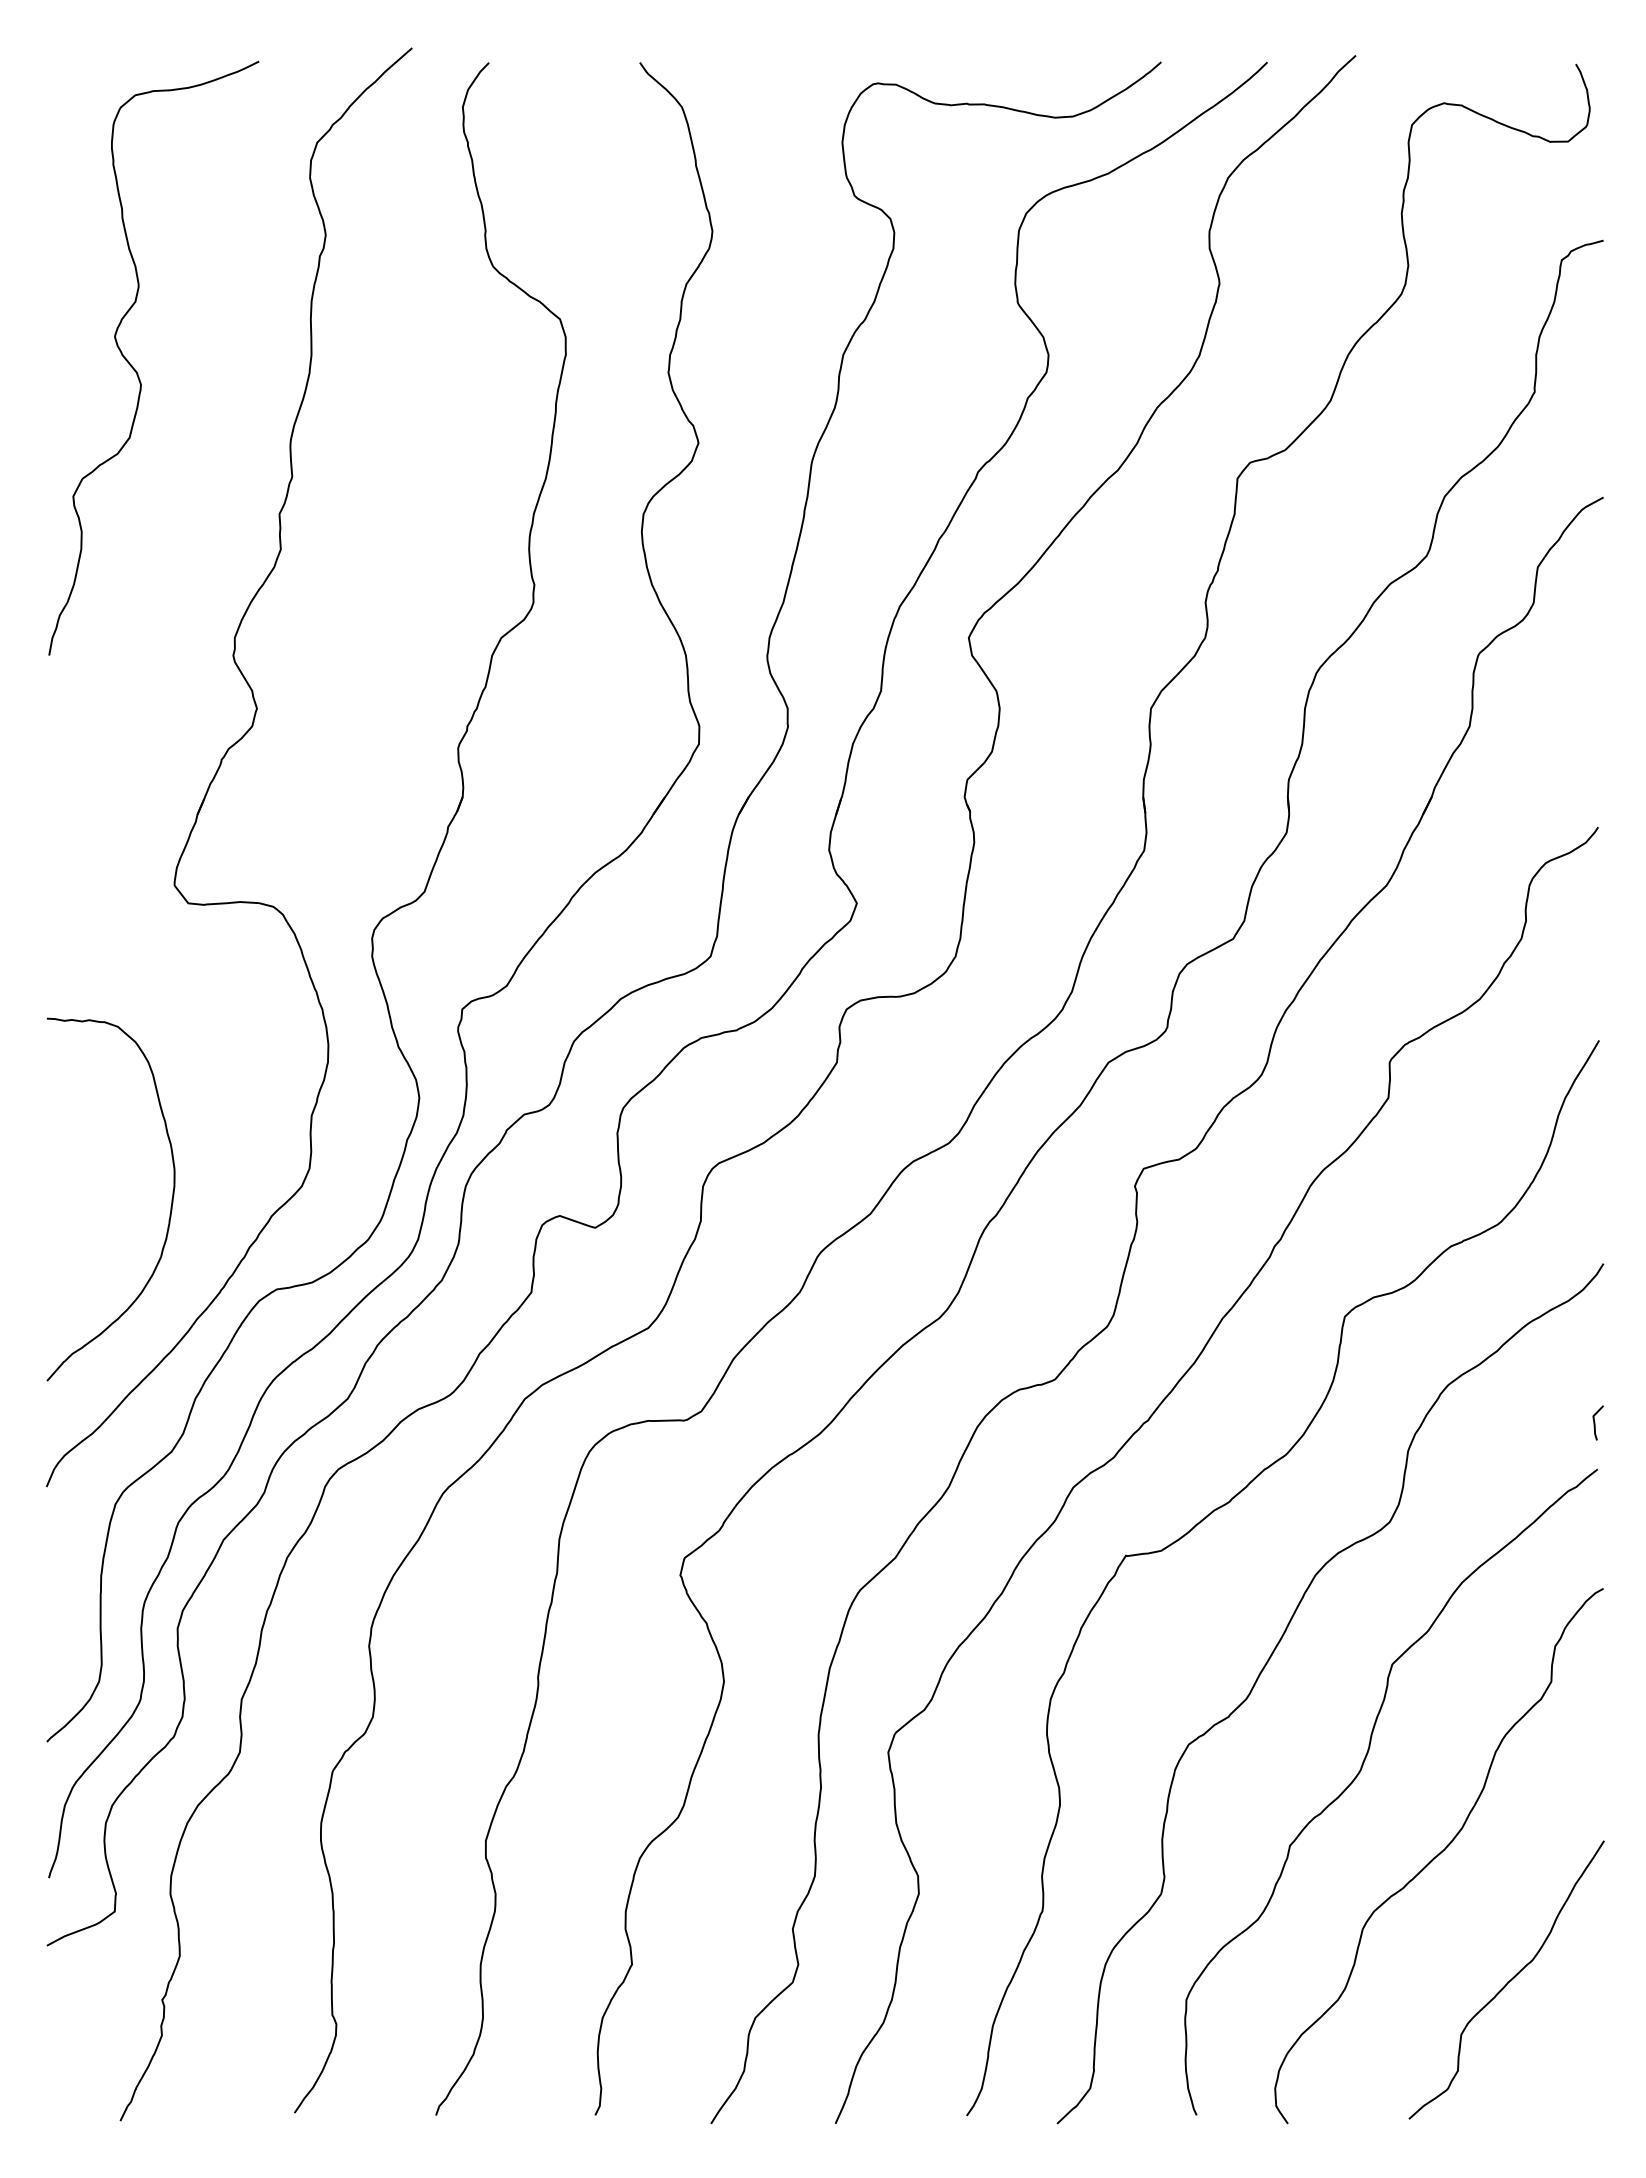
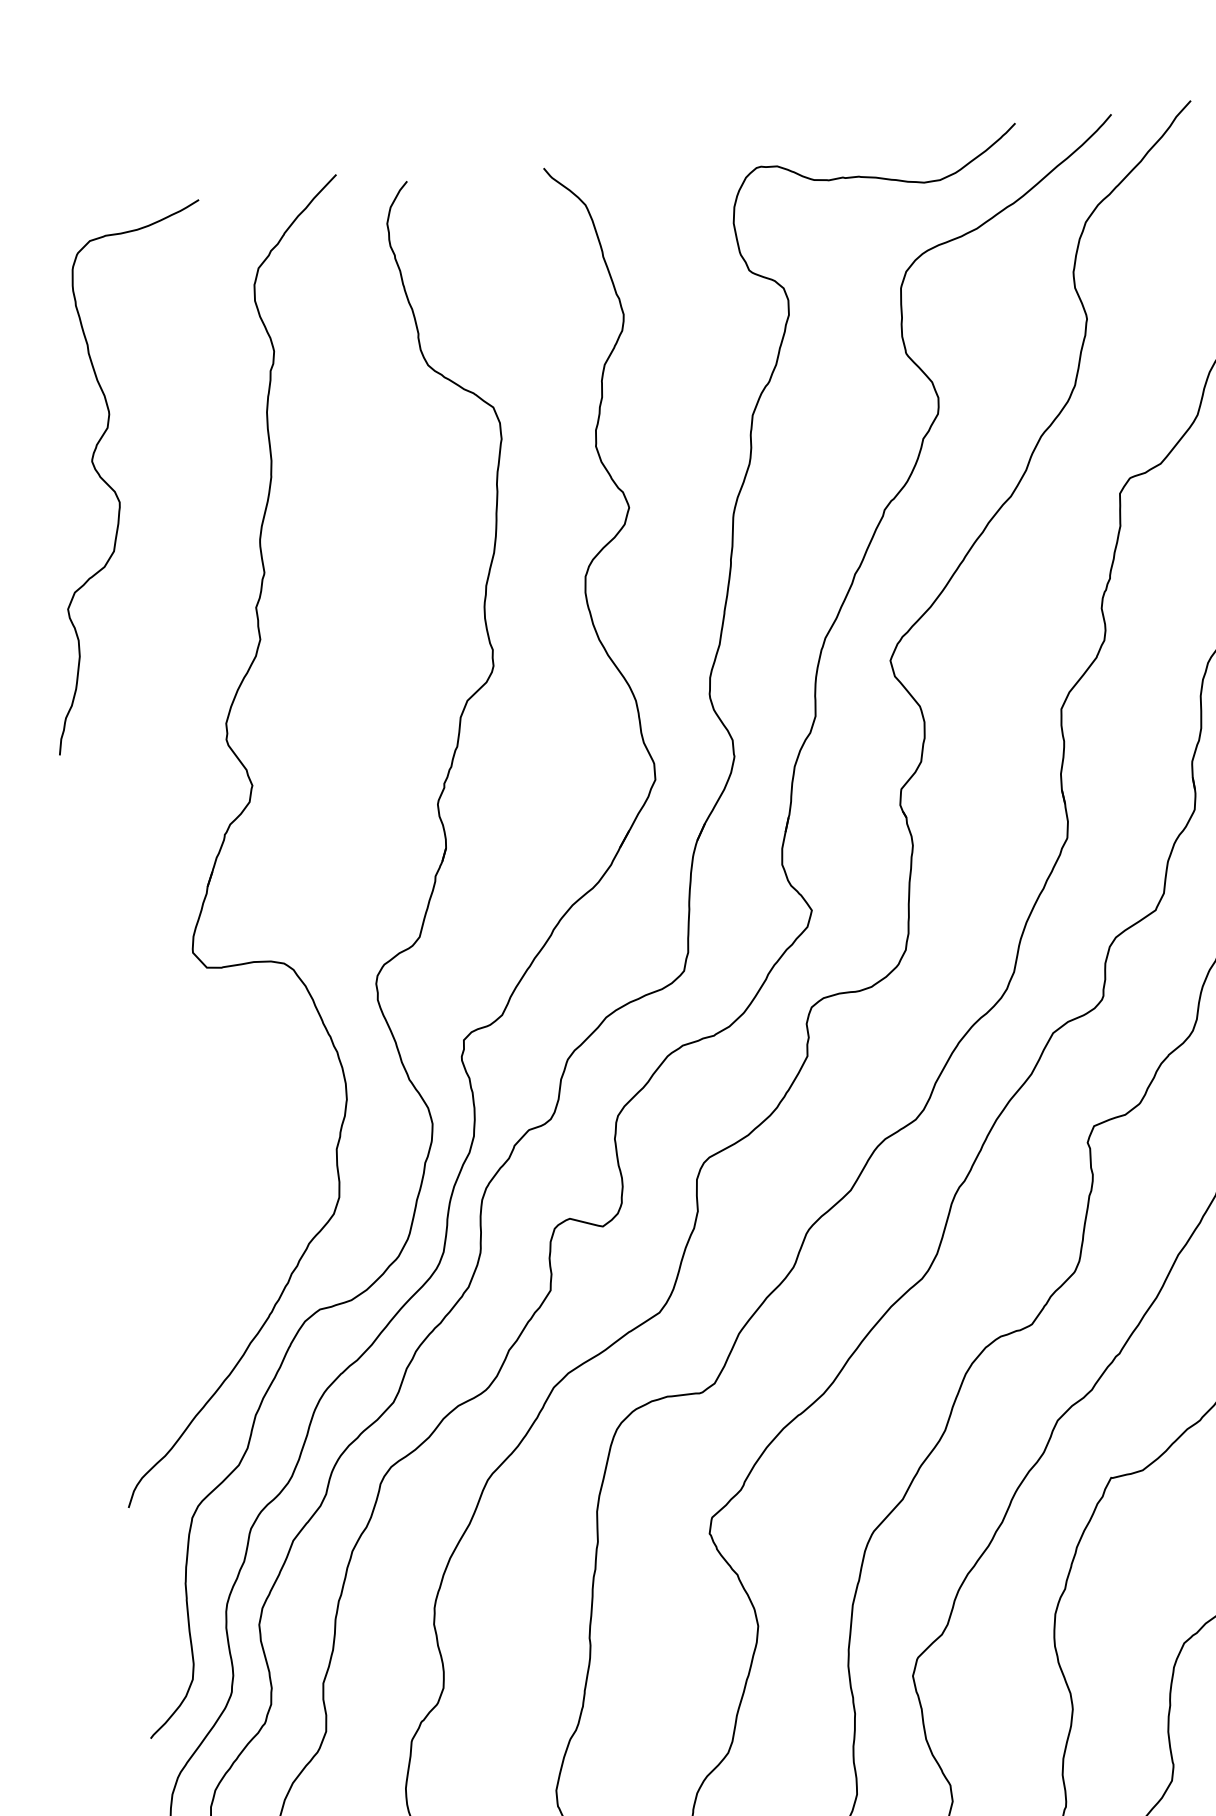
curve: (170, 1206) -> (216, 1243), removed

